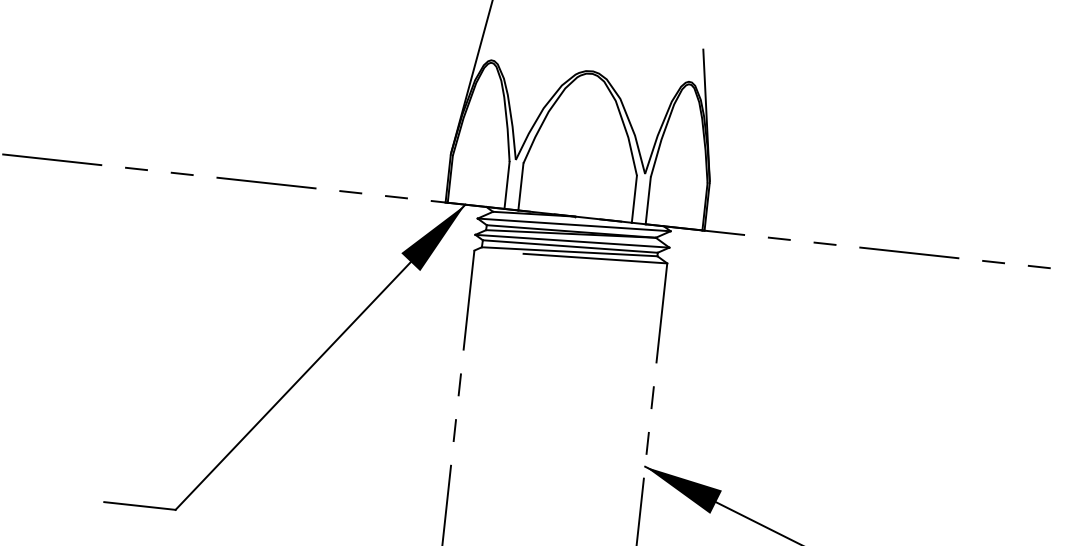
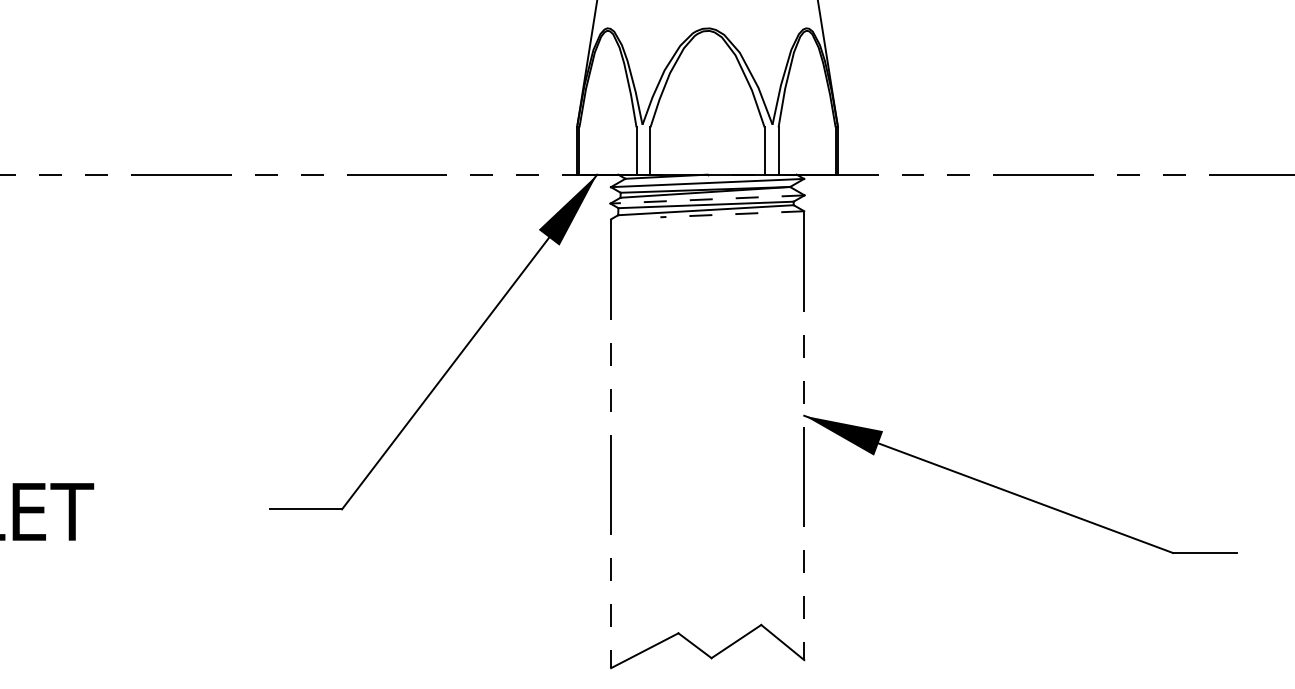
line: (572, 241) -> (707, 199), solid -> dashed
line: (595, 258) -> (732, 214), solid -> dashed

